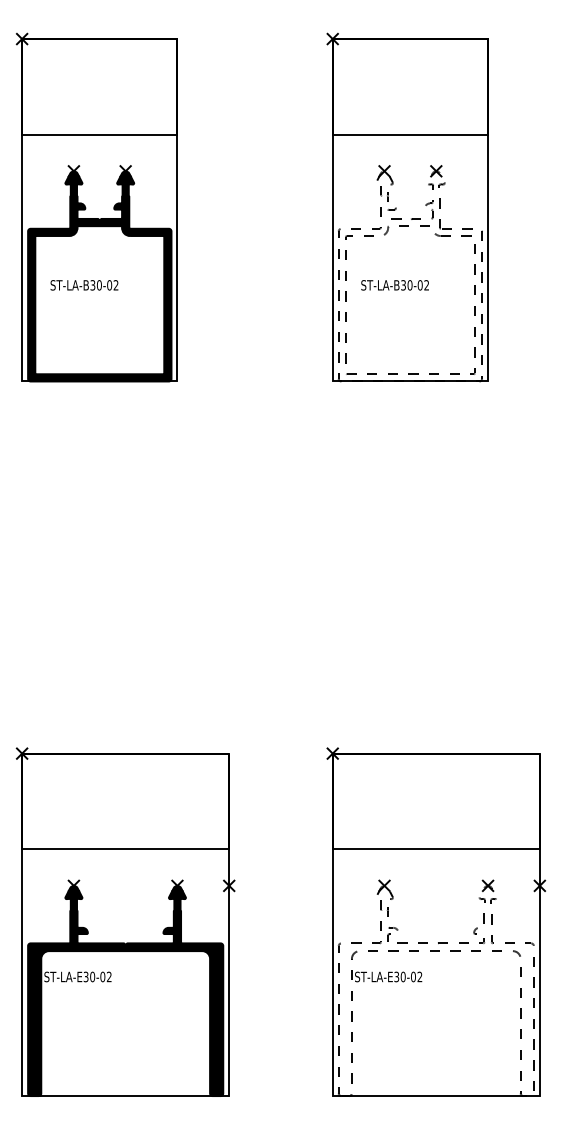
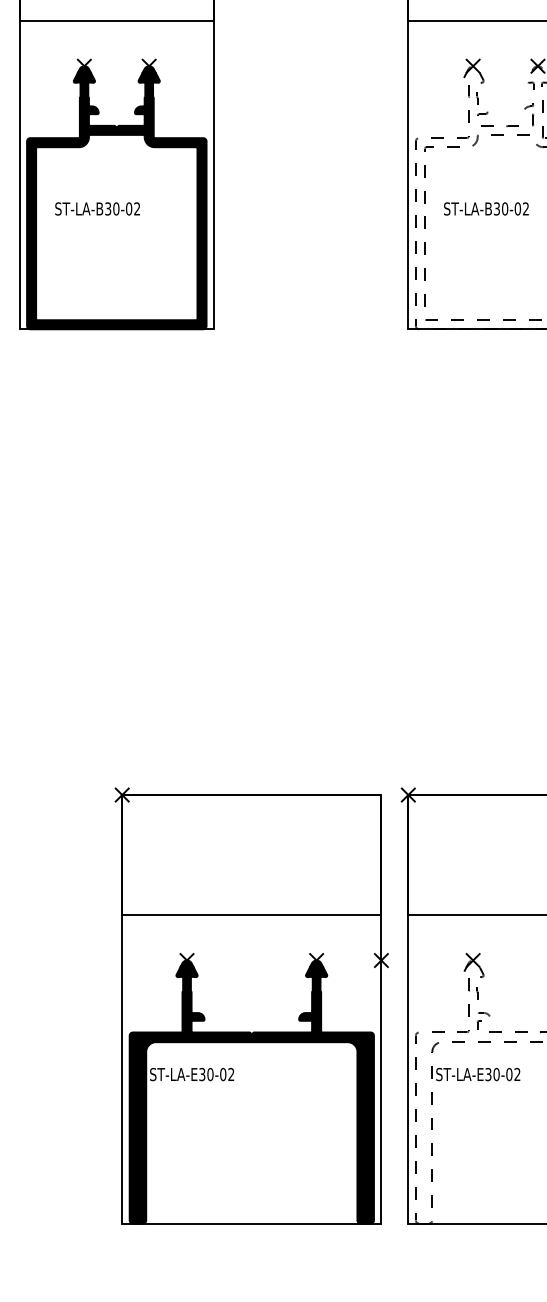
part: (125, 921) -> (251, 1005), moved

